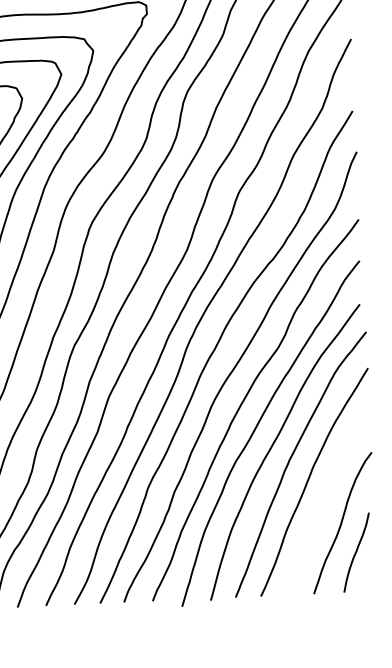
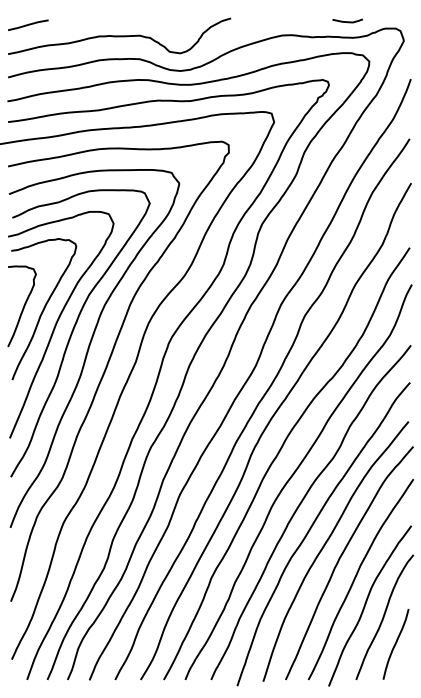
curve: (321, 509) -> (366, 604), added

